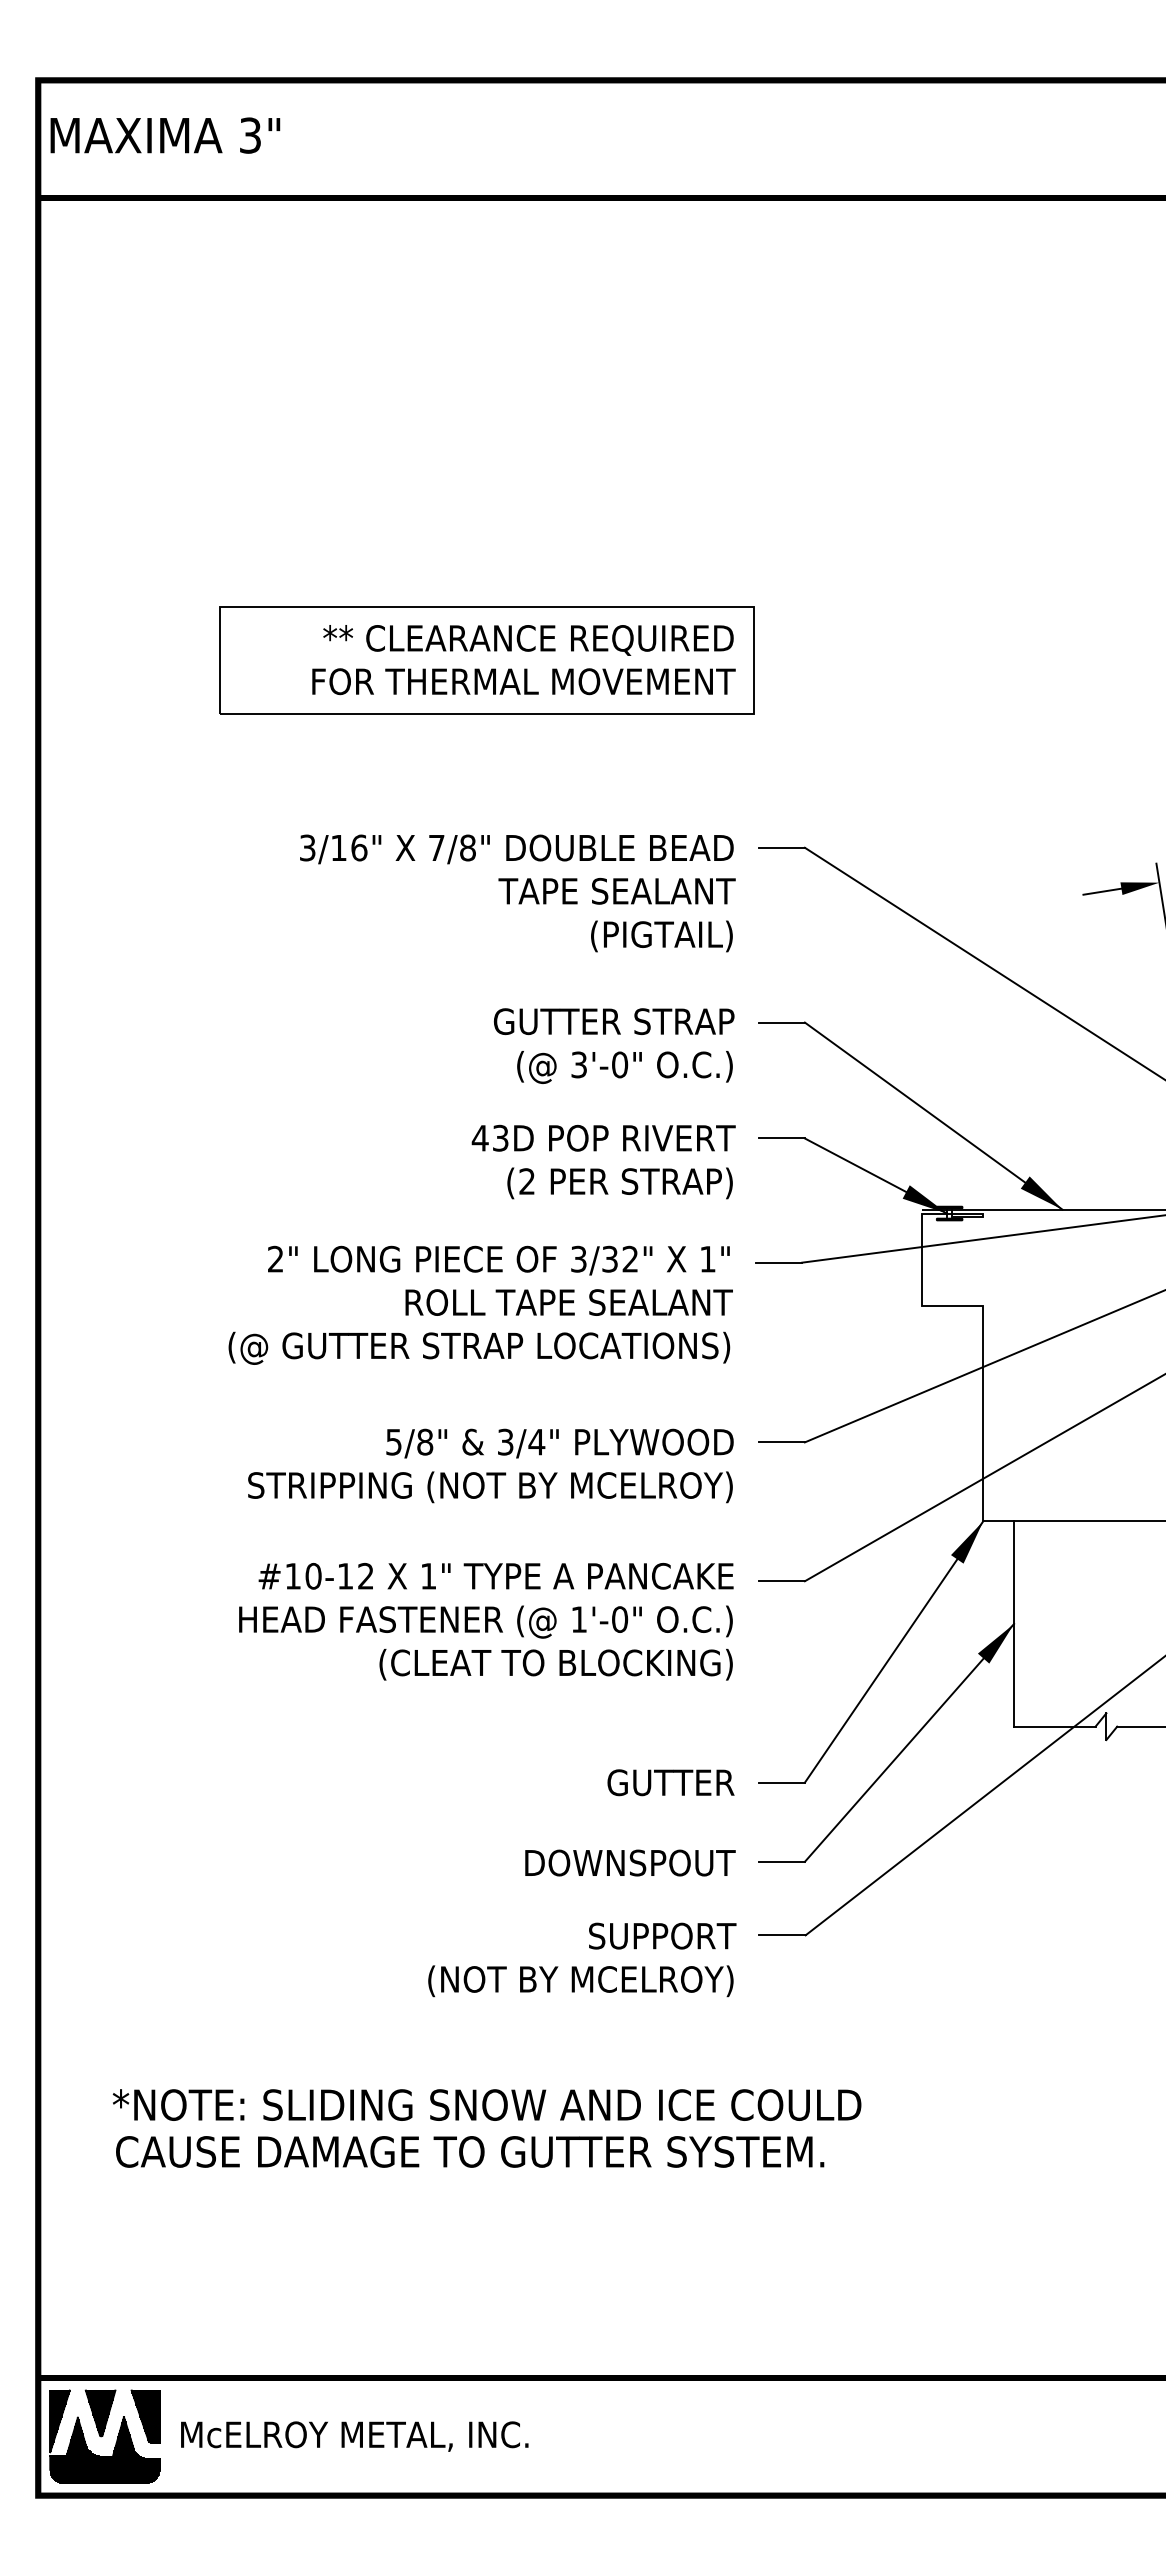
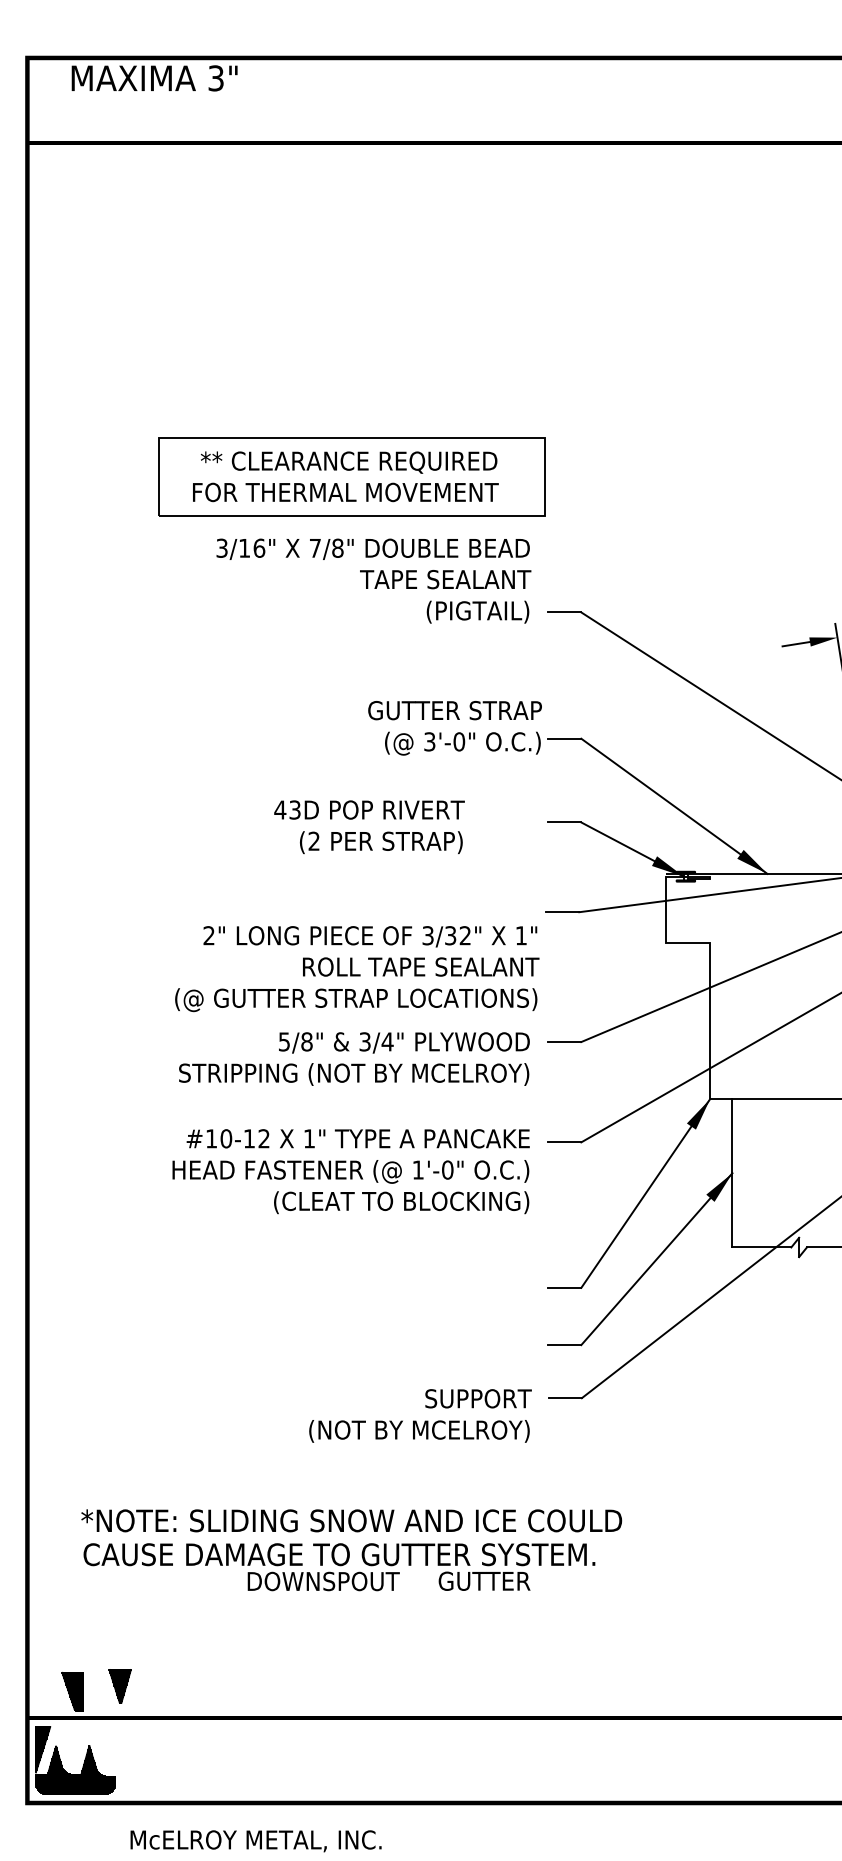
text: (165, 135) -> (154, 78), moved
text: (523, 660) -> (345, 477), moved
text: (517, 893) -> (373, 581), moved
text: (614, 1045) -> (455, 727), moved
text: (603, 1161) -> (369, 826), moved
text: (480, 1304) -> (357, 968), moved
text: (670, 1782) -> (484, 1581), moved
text: (630, 1862) -> (323, 1581), moved
part: (100, 2413) -> (120, 1686), moved
part: (145, 2416) -> (72, 1691), moved
text: (354, 2436) -> (255, 1841), moved

